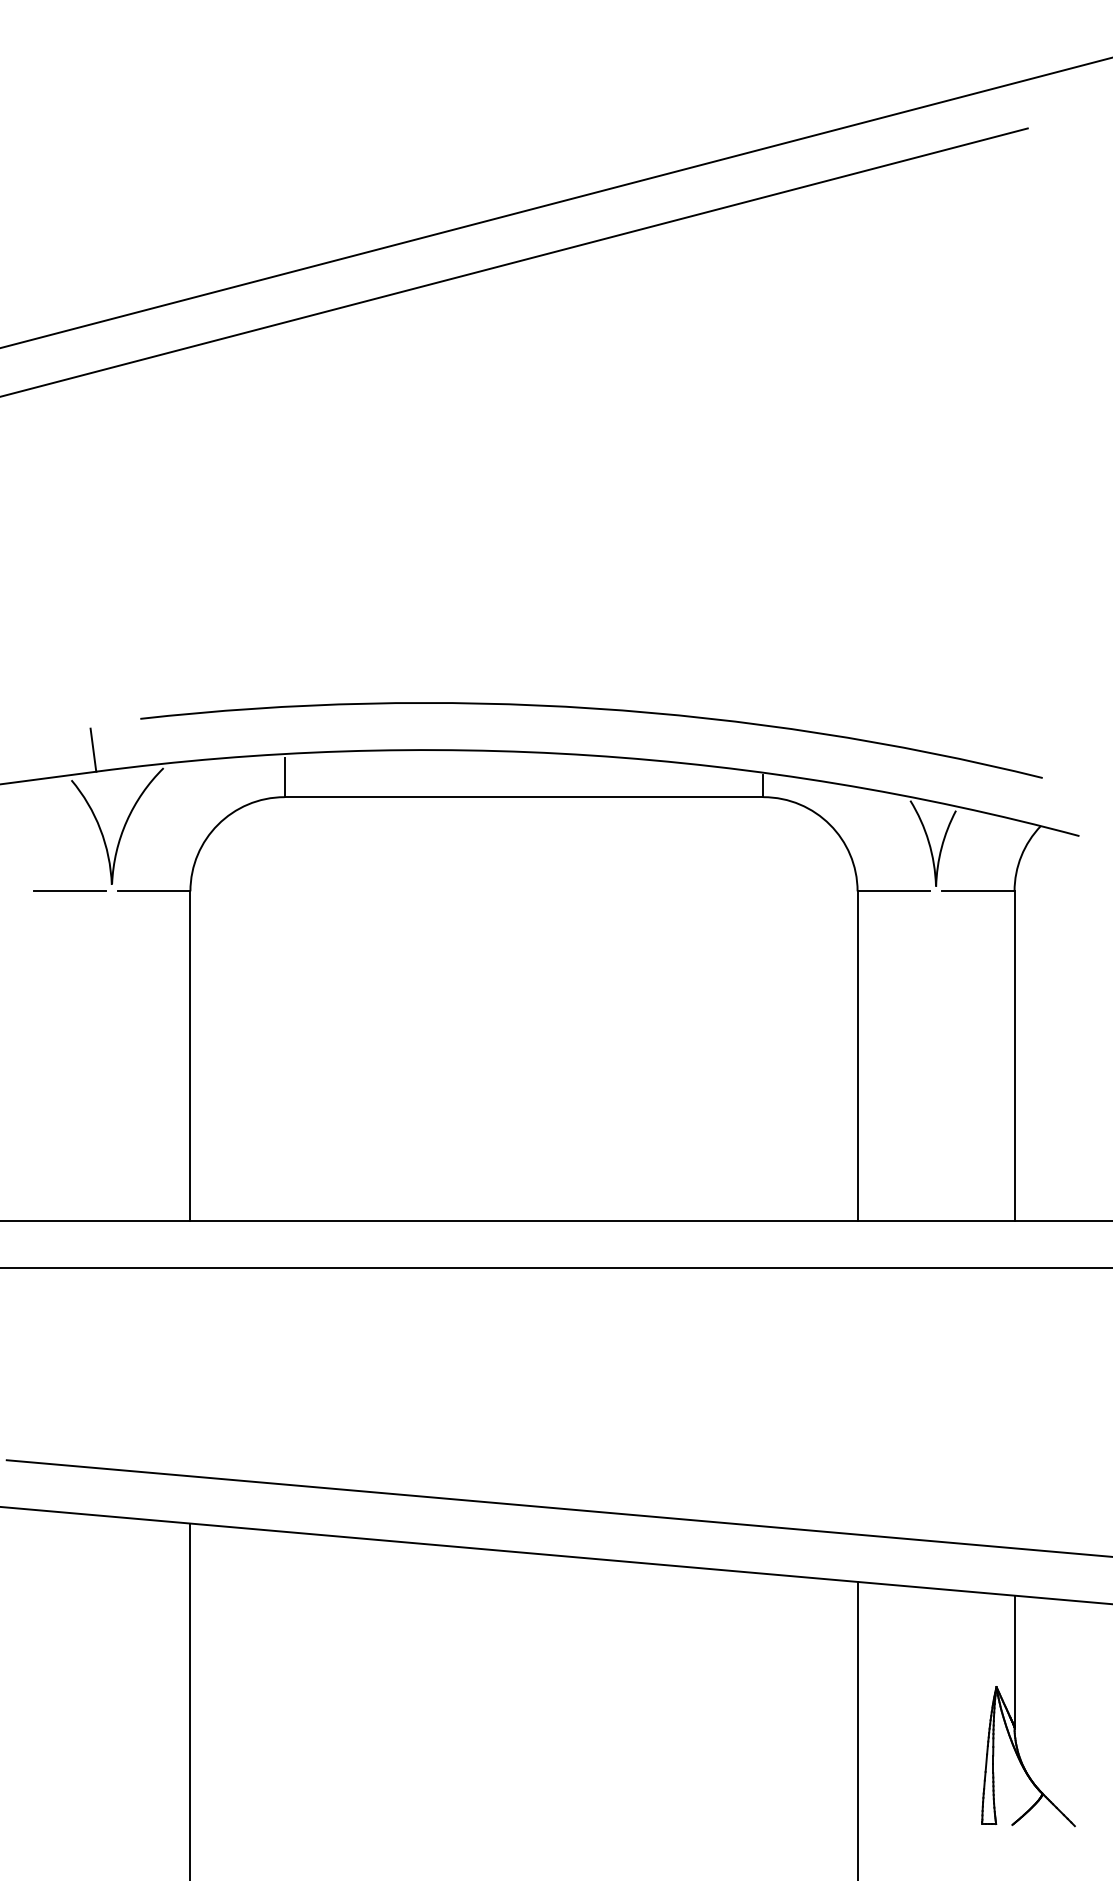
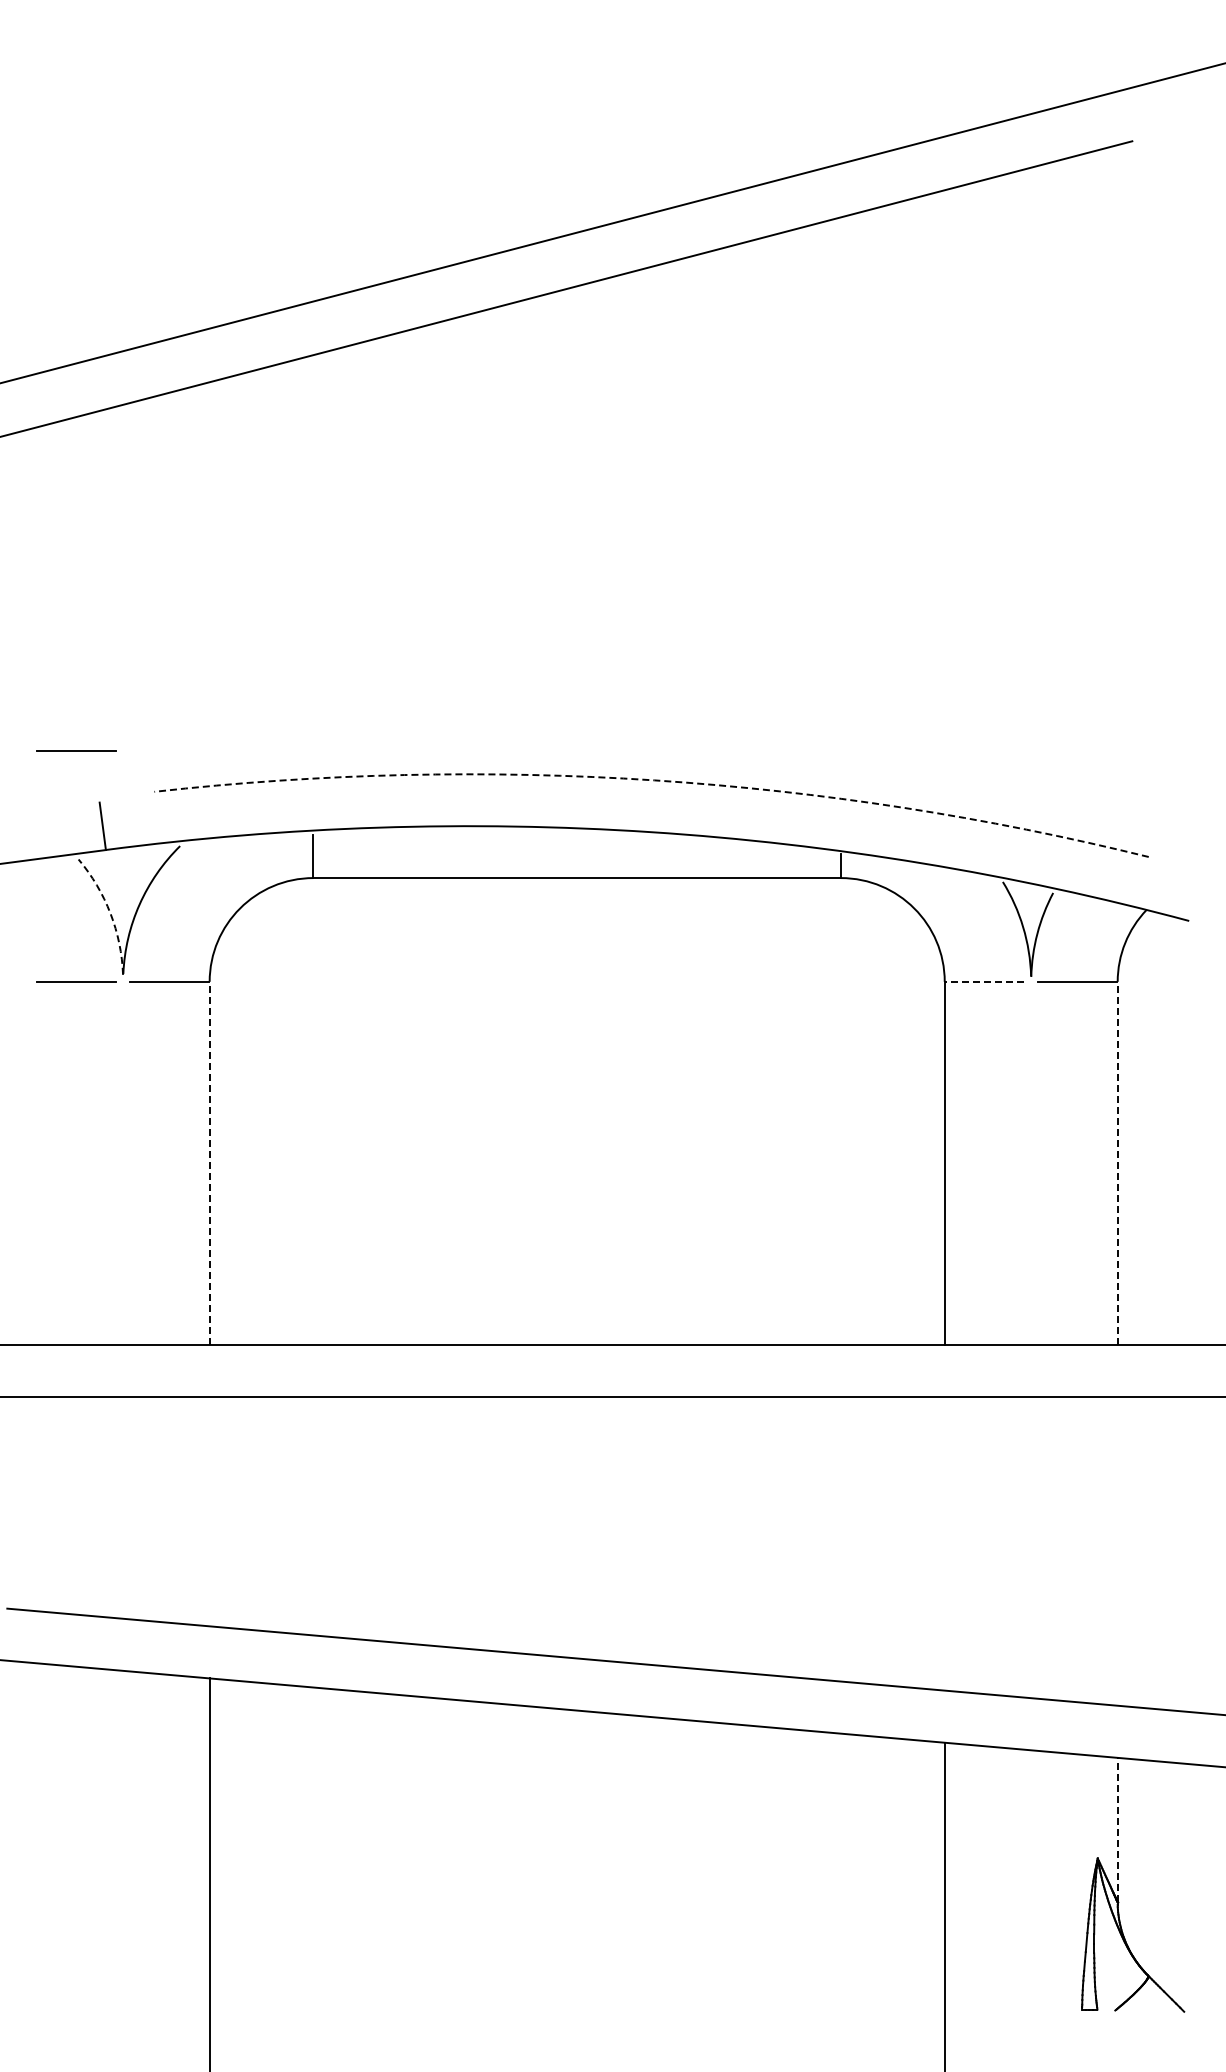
line: (69, 681) -> (76, 750), added
arc: (594, 708) -> (654, 780), solid -> dashed
arc: (100, 829) -> (110, 913), solid -> dashed
line: (893, 891) -> (984, 981), solid -> dashed
line: (190, 1056) -> (209, 1163), solid -> dashed
line: (1014, 1056) -> (1117, 1163), solid -> dashed
line: (1014, 1660) -> (1117, 1829), solid -> dashed

